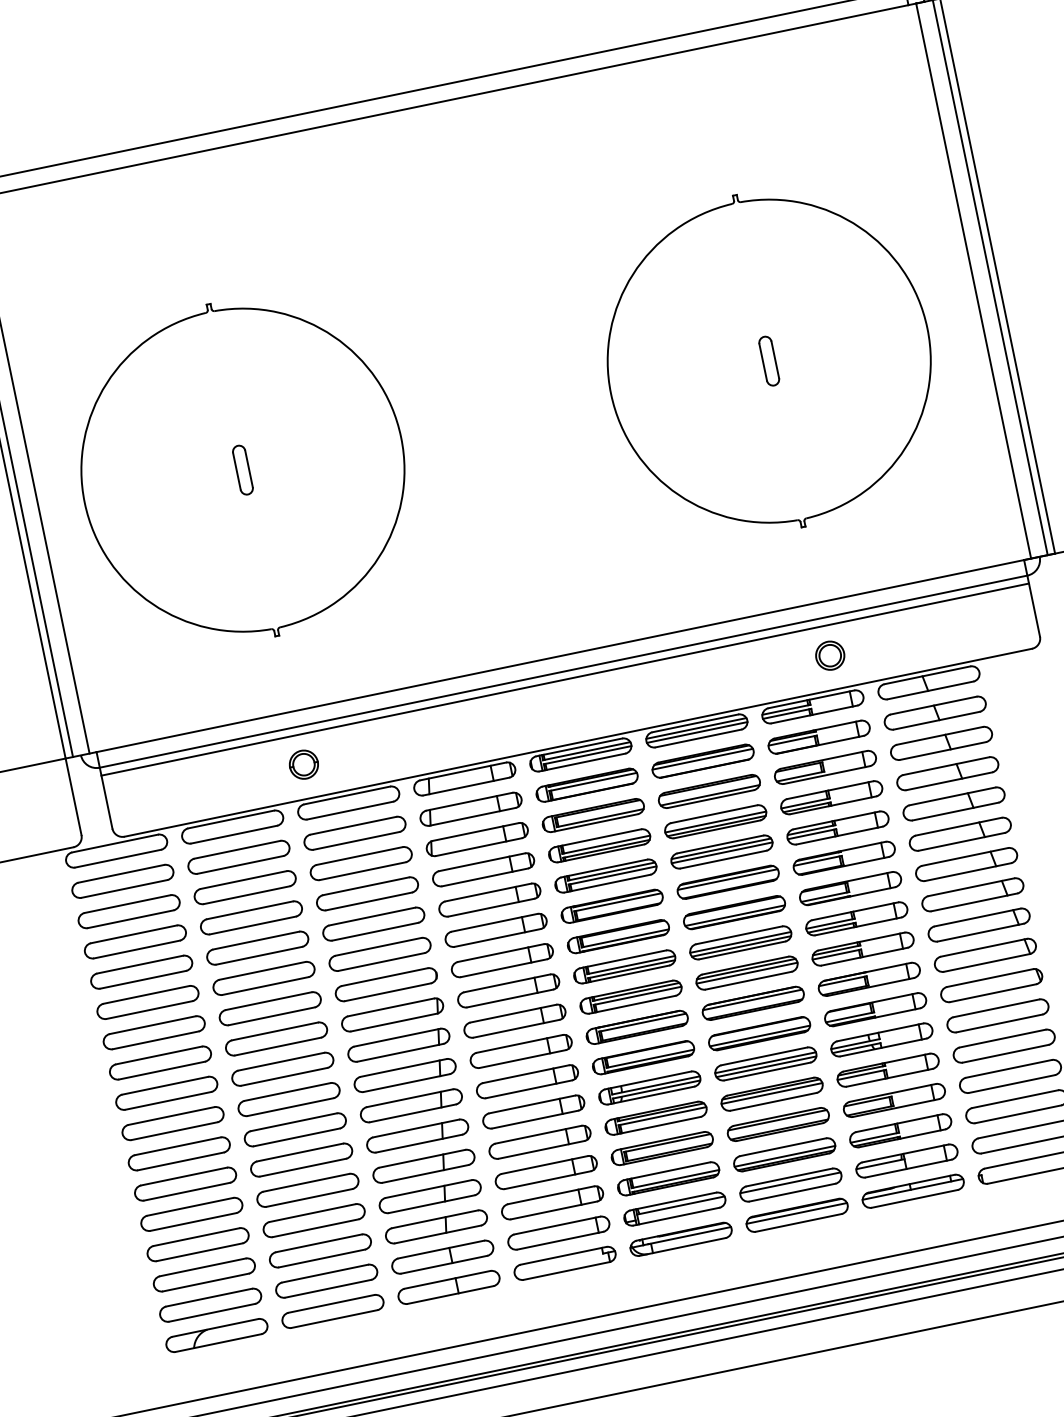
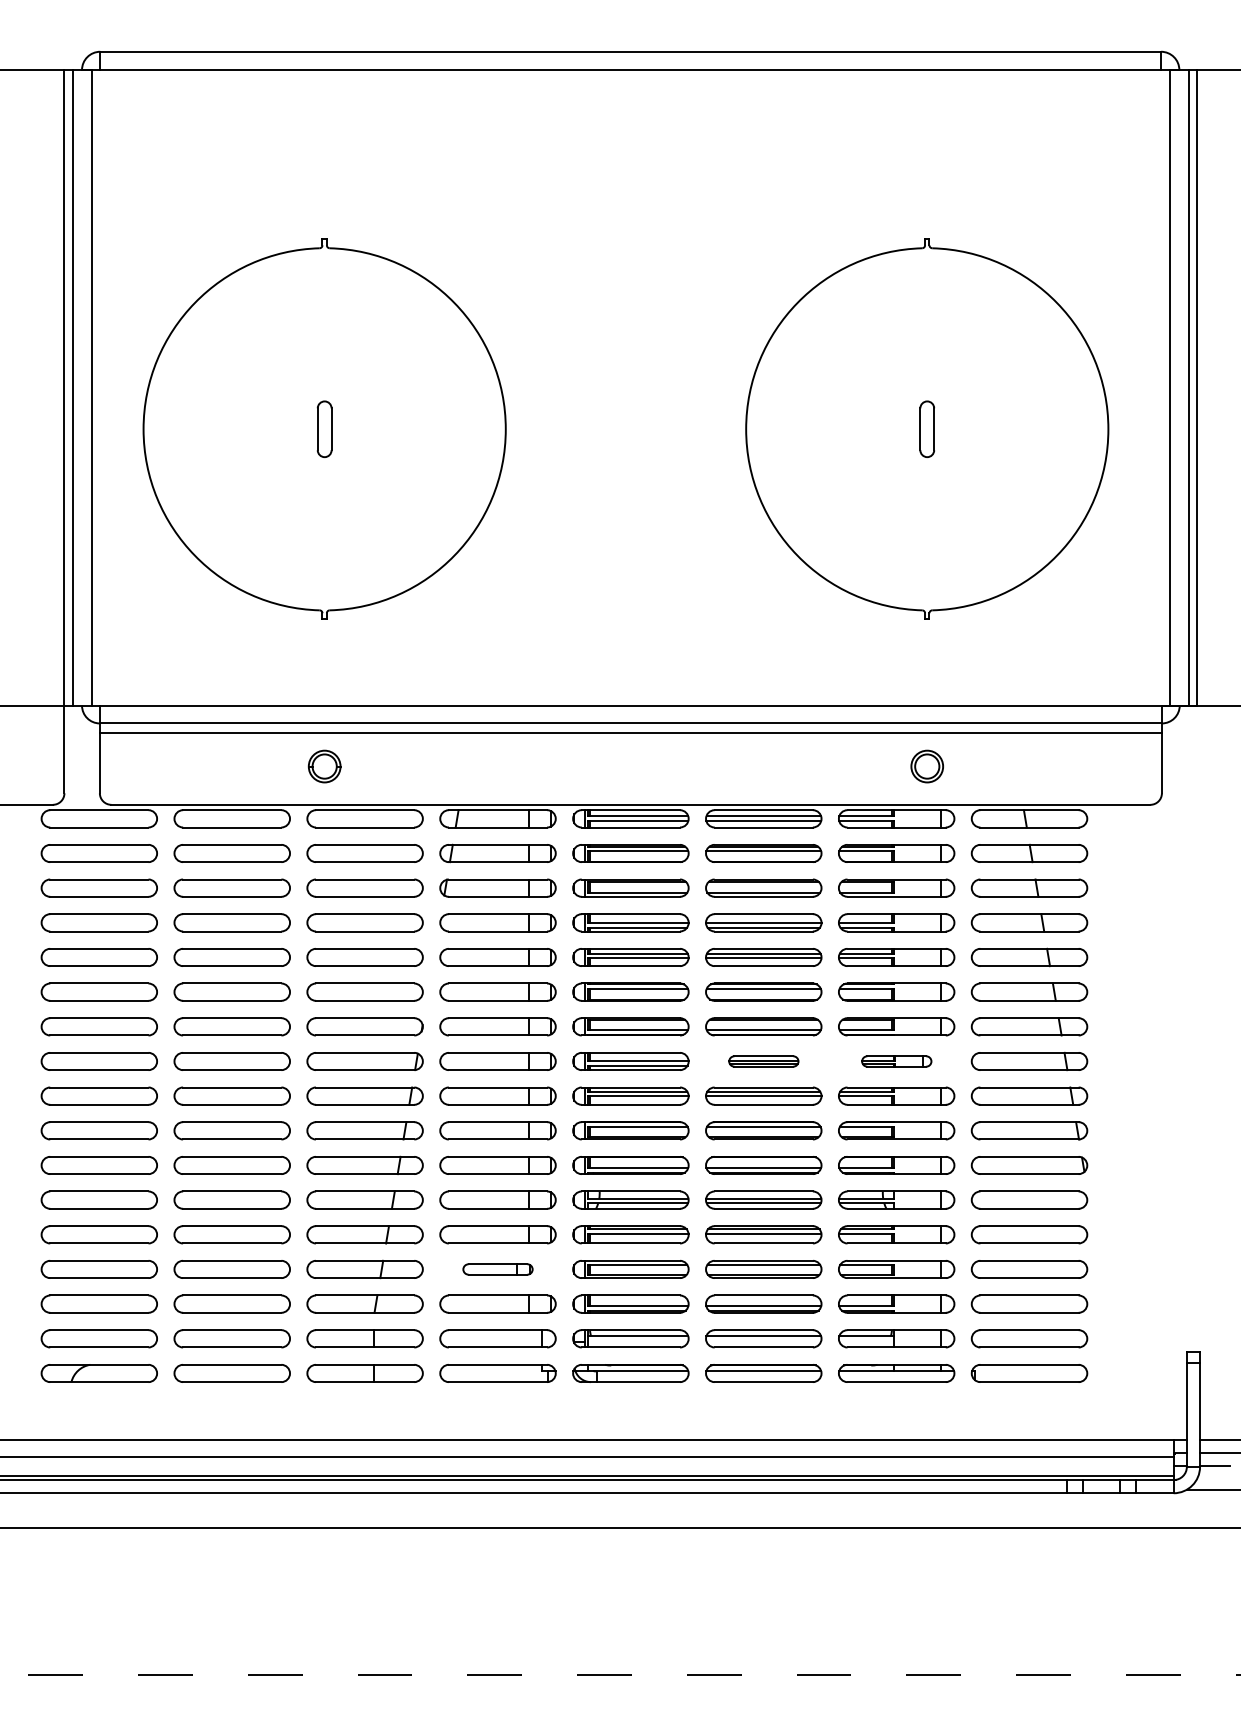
part: (856, 918) -> (896, 1061), size x0.6
part: (740, 942) -> (763, 1061), size x0.6
part: (545, 1172) -> (497, 1269), size x0.6

